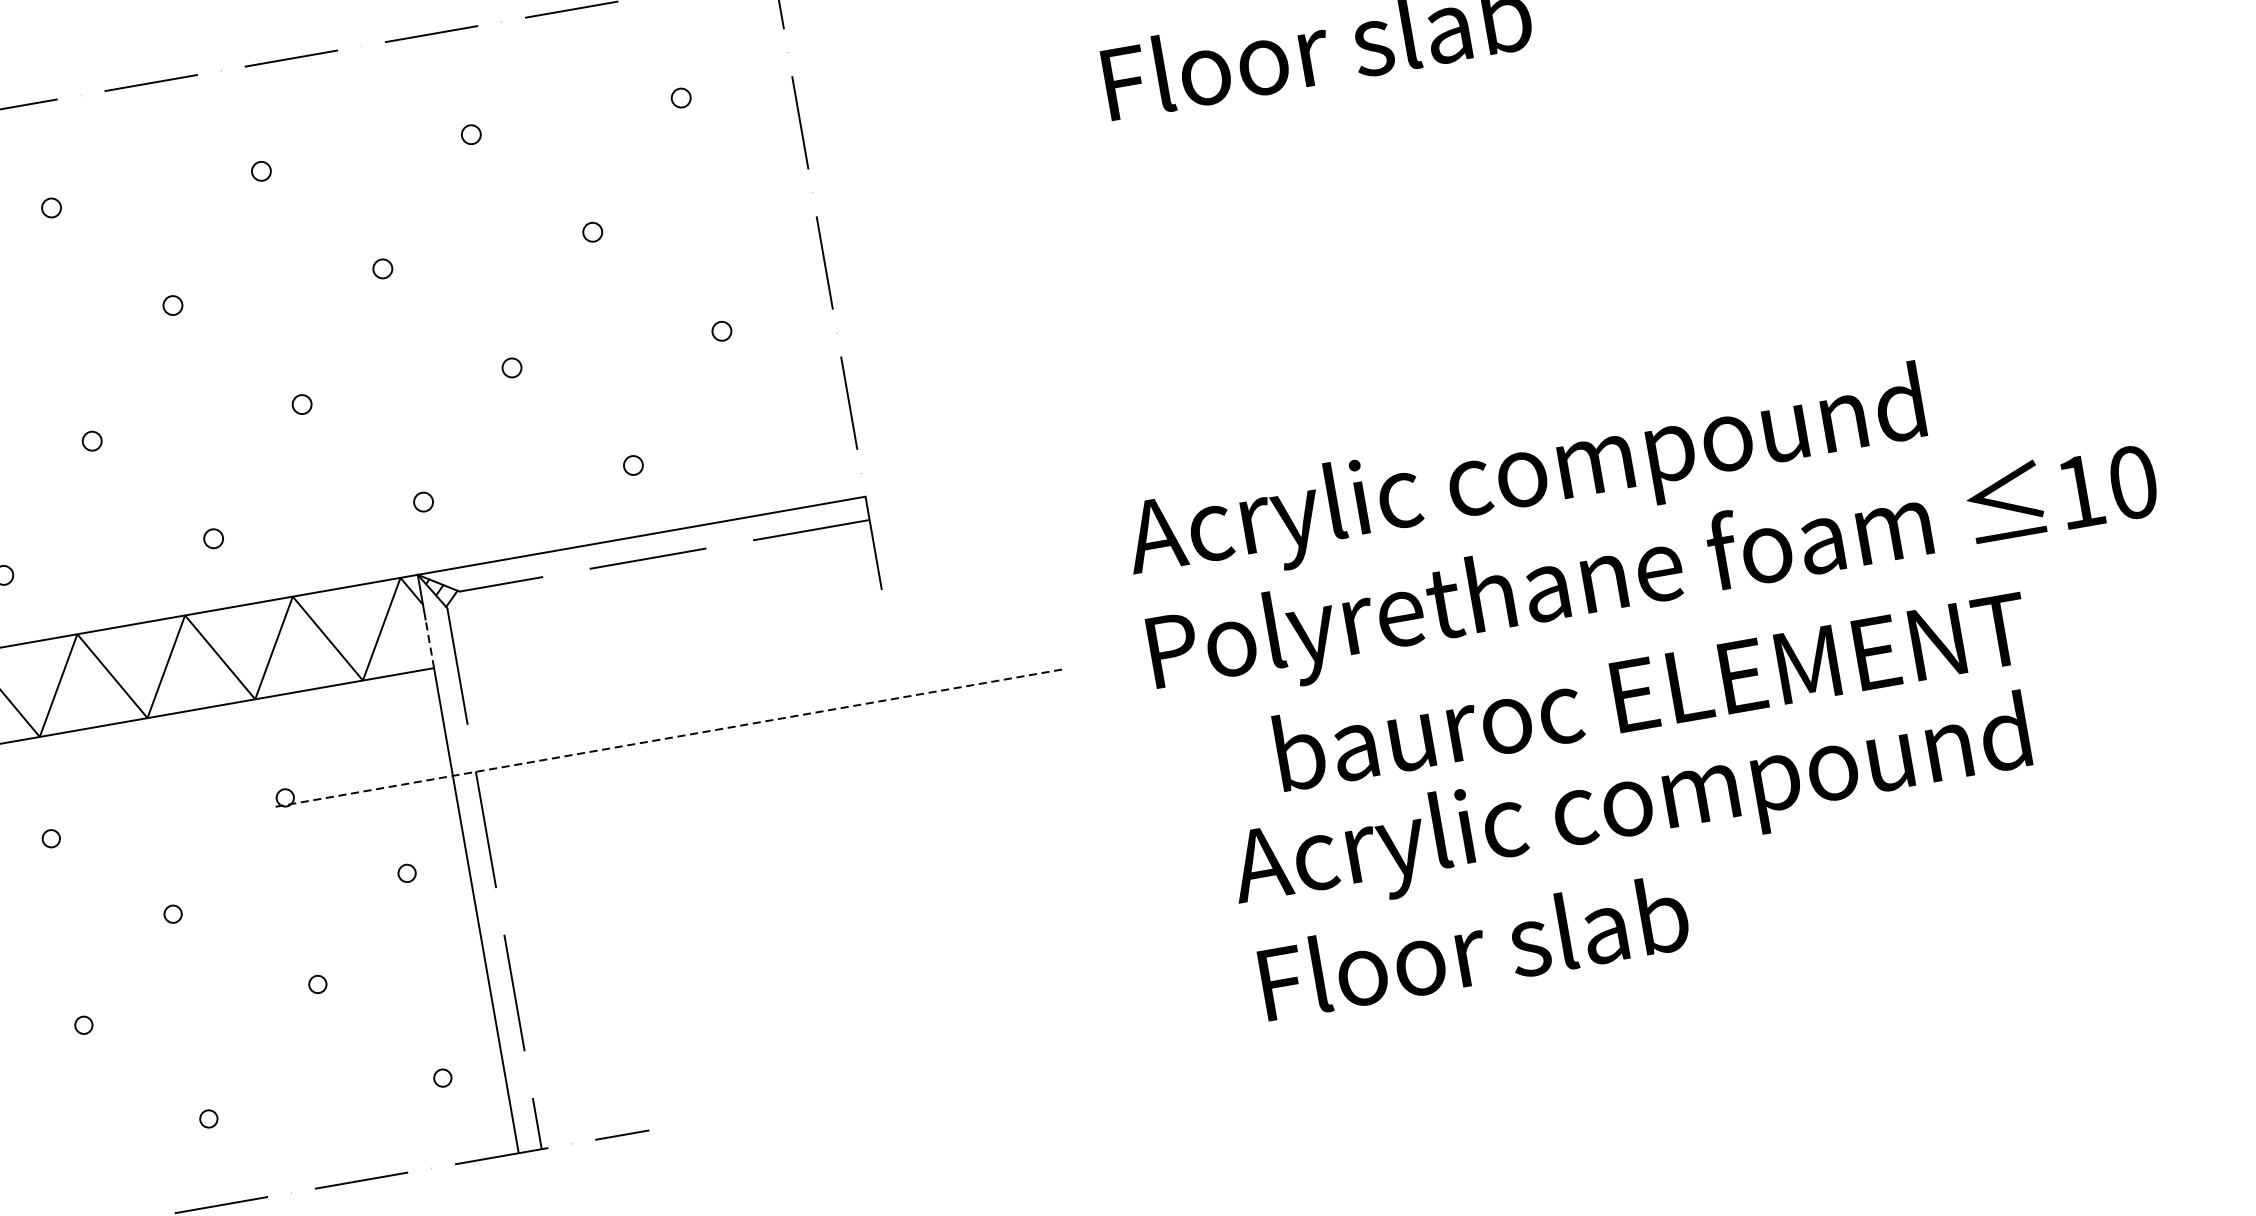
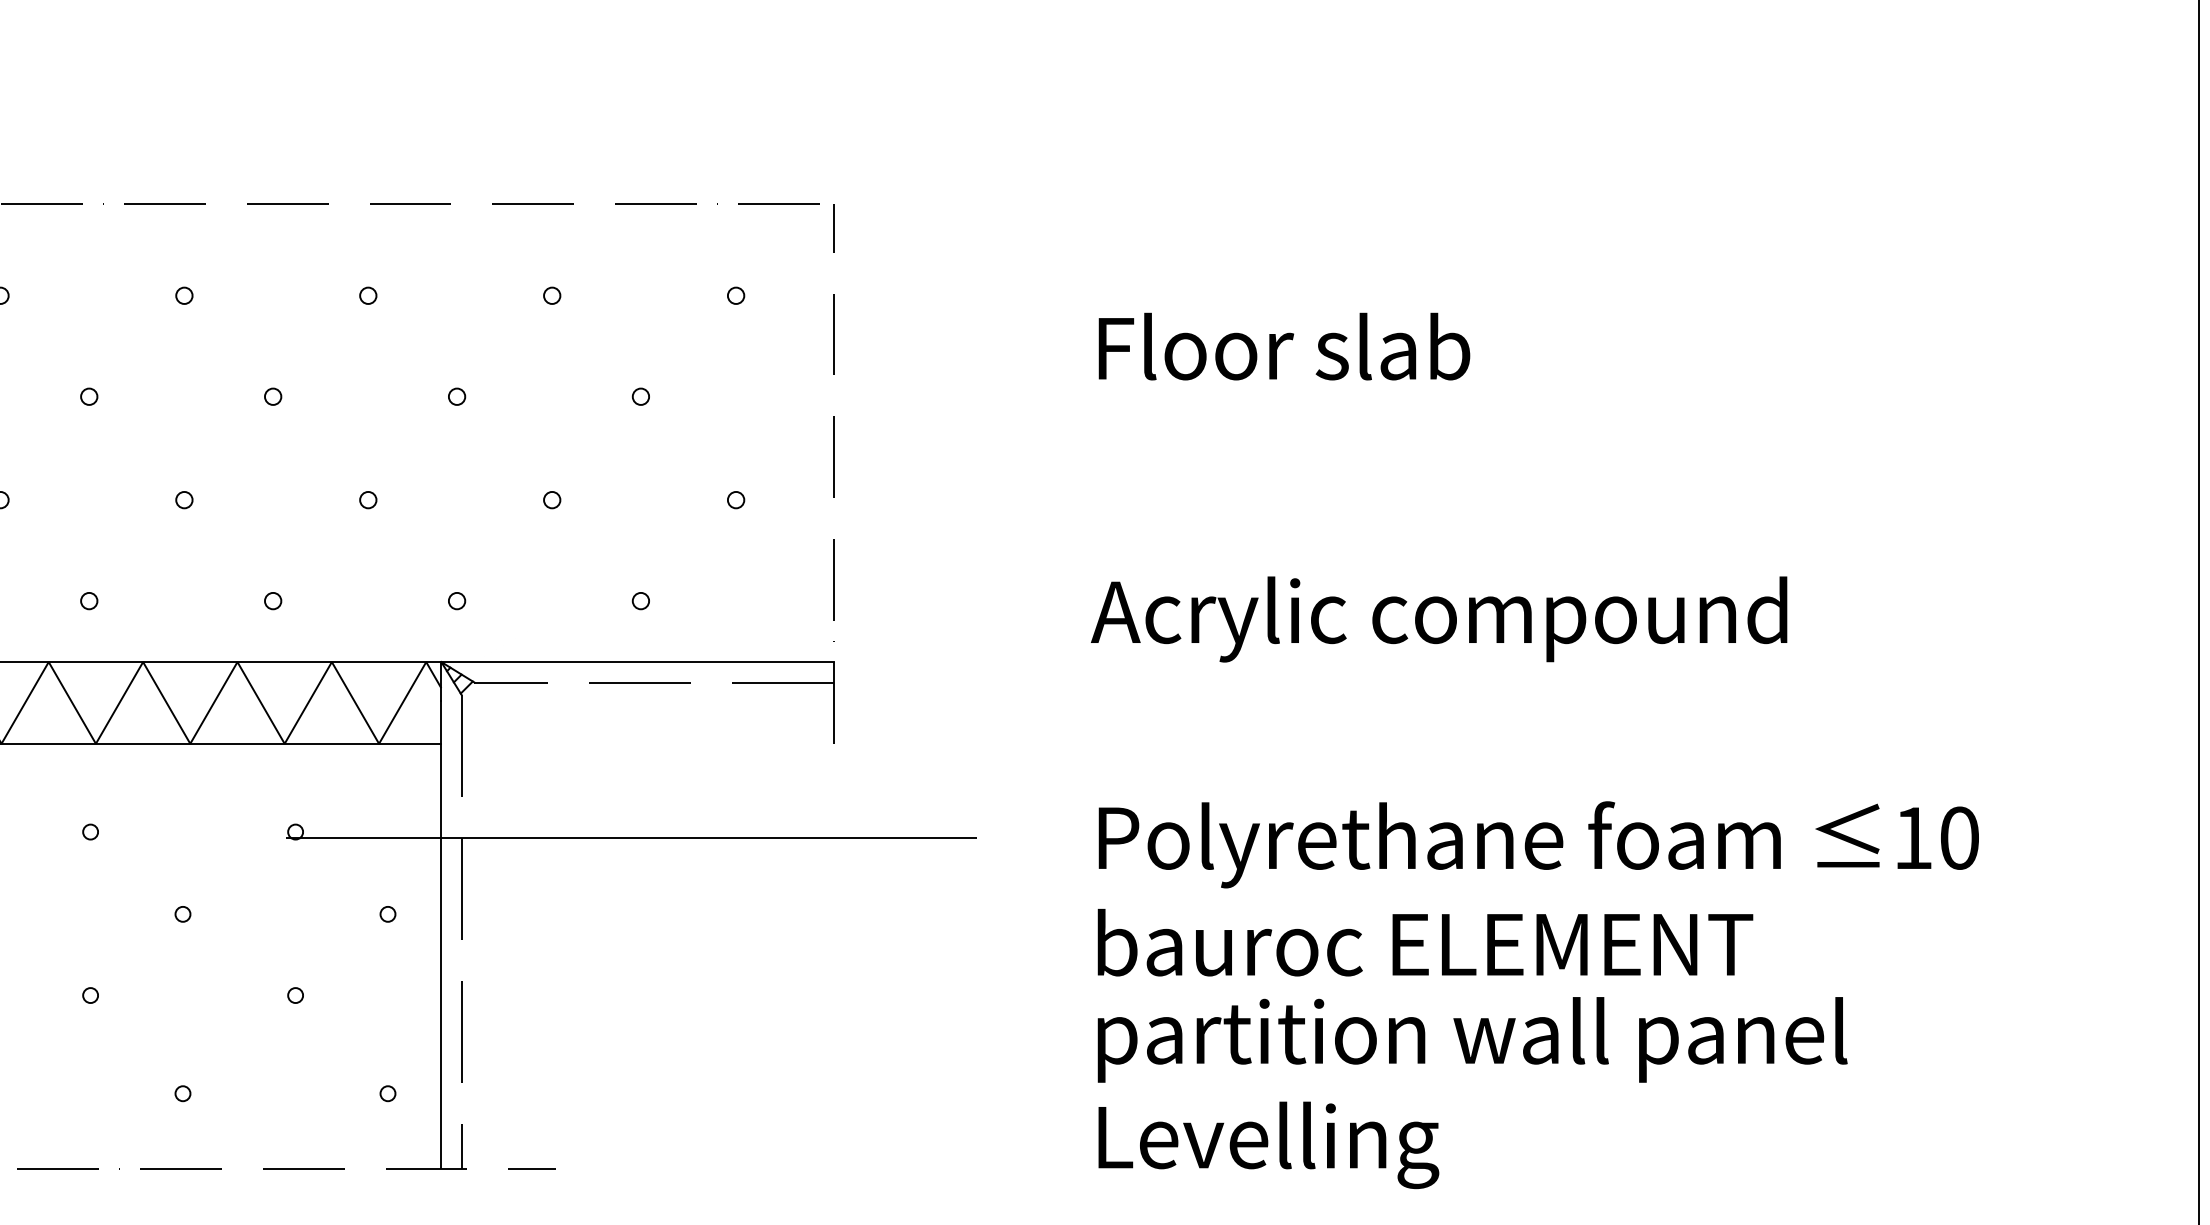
text: (1526, 478) -> (1439, 619), moved
text: (1653, 573) -> (1538, 844), moved
line: (429, 642) -> (441, 721), dashed -> solid
text: (1651, 689) -> (1425, 942), moved
line: (671, 738) -> (632, 838), dashed -> solid
text: (1665, 802) -> (1468, 1040), Acrylic compound -> partition wall panel
text: (1479, 958) -> (1287, 1145), Floor slab -> Levelling

